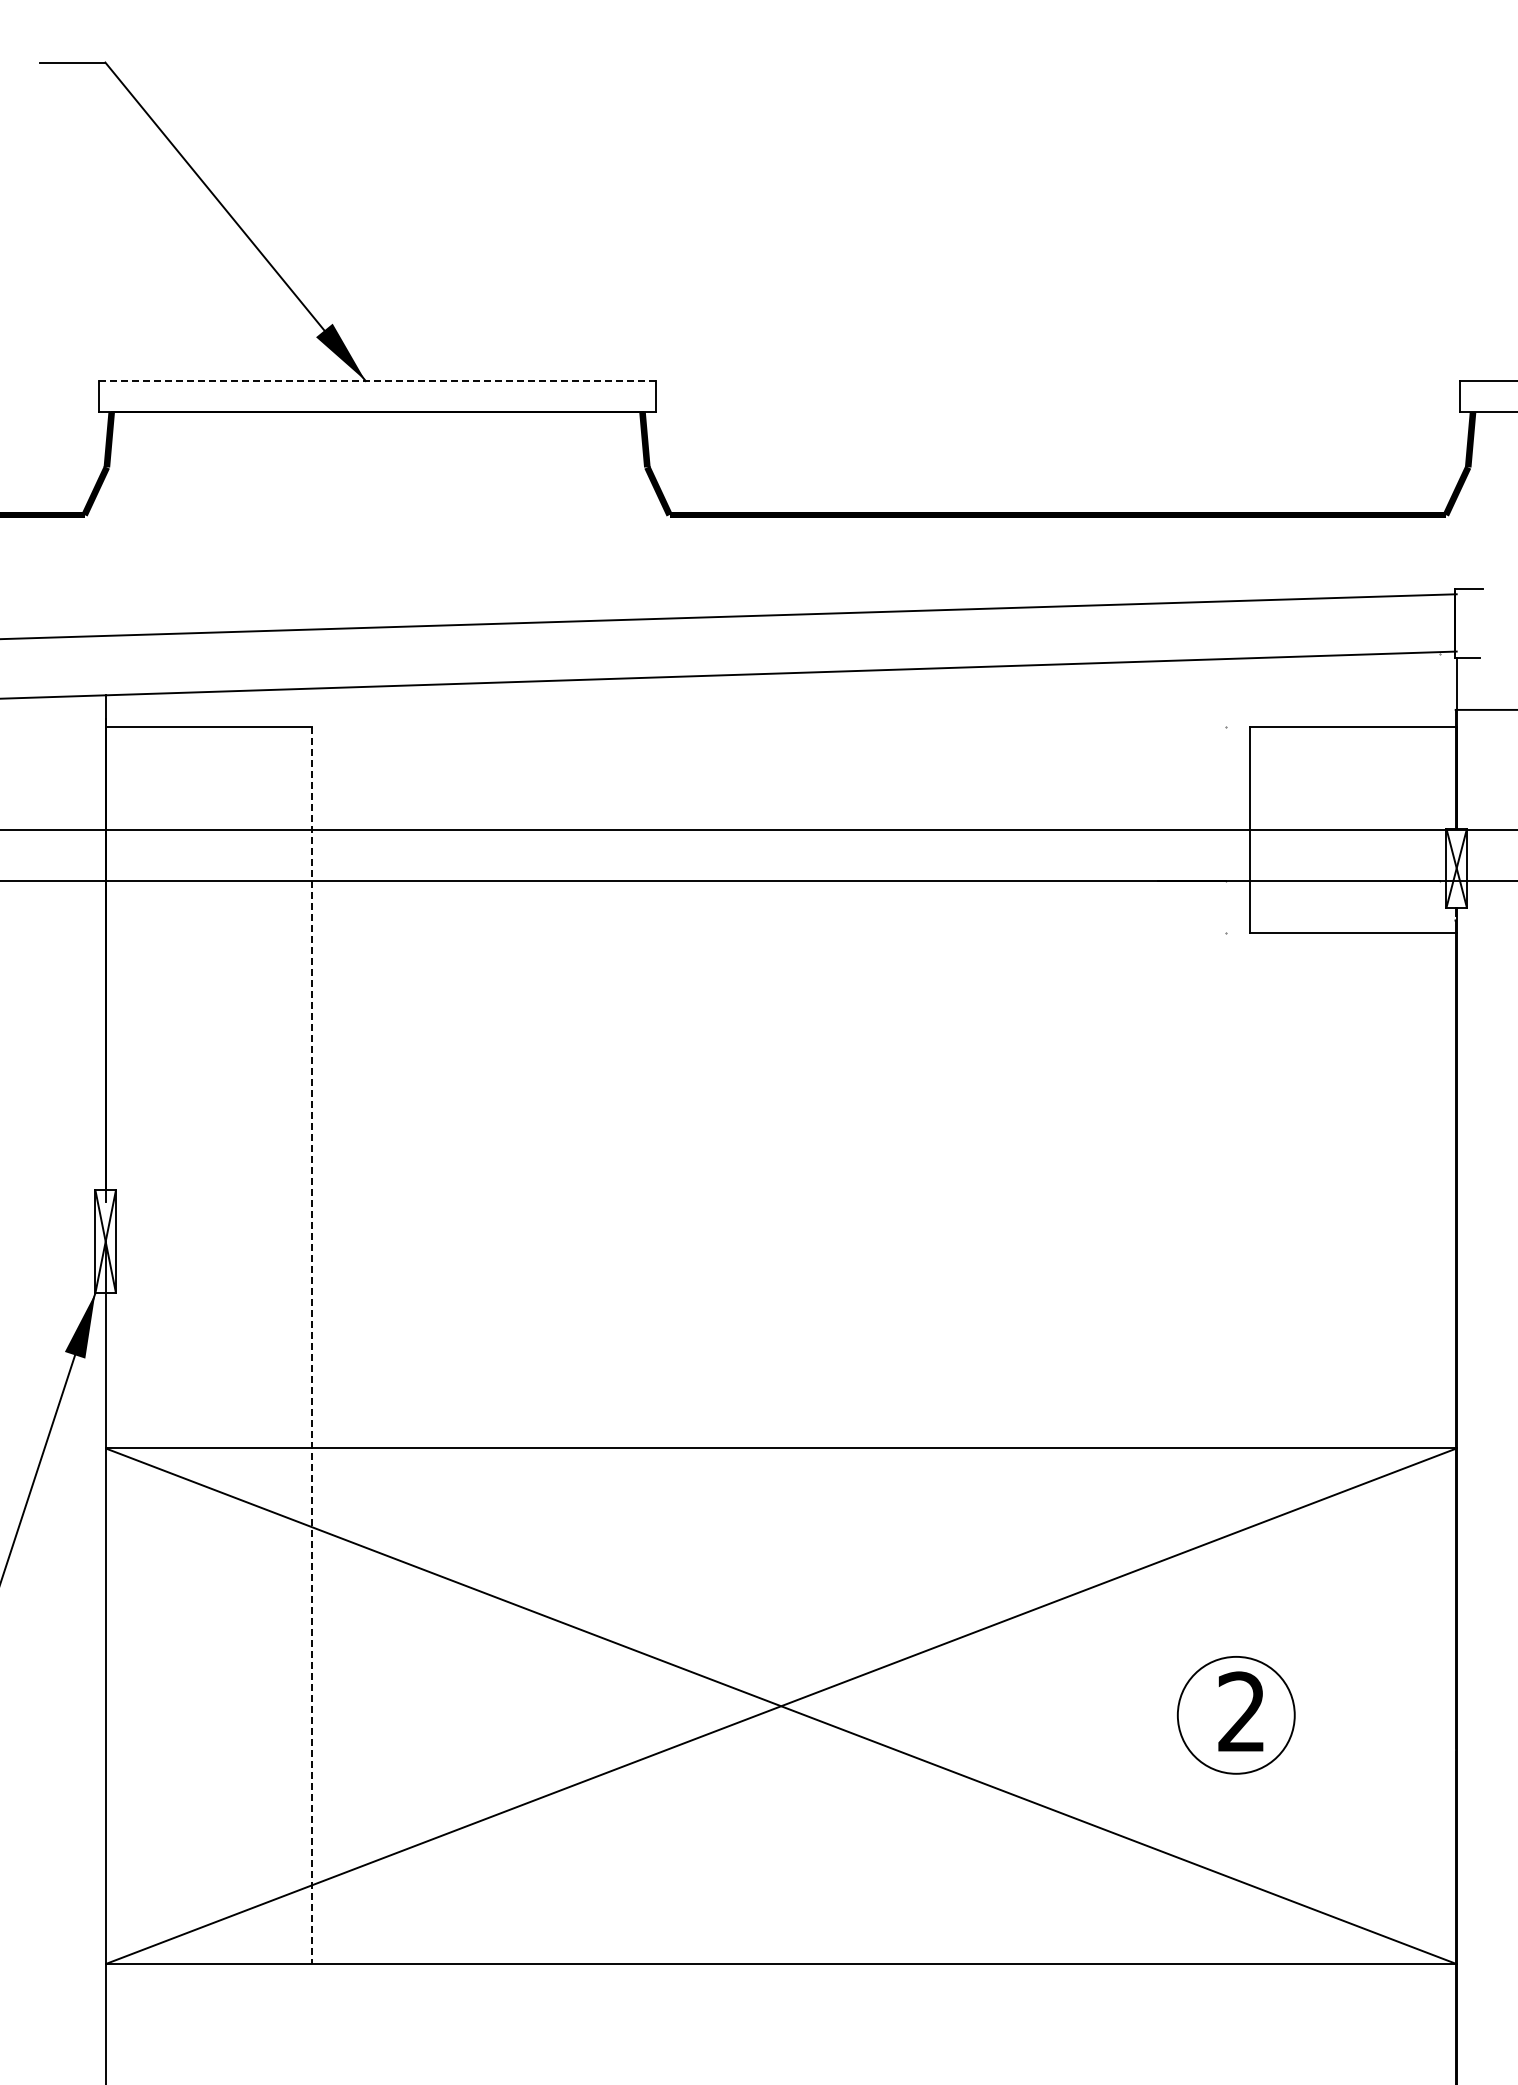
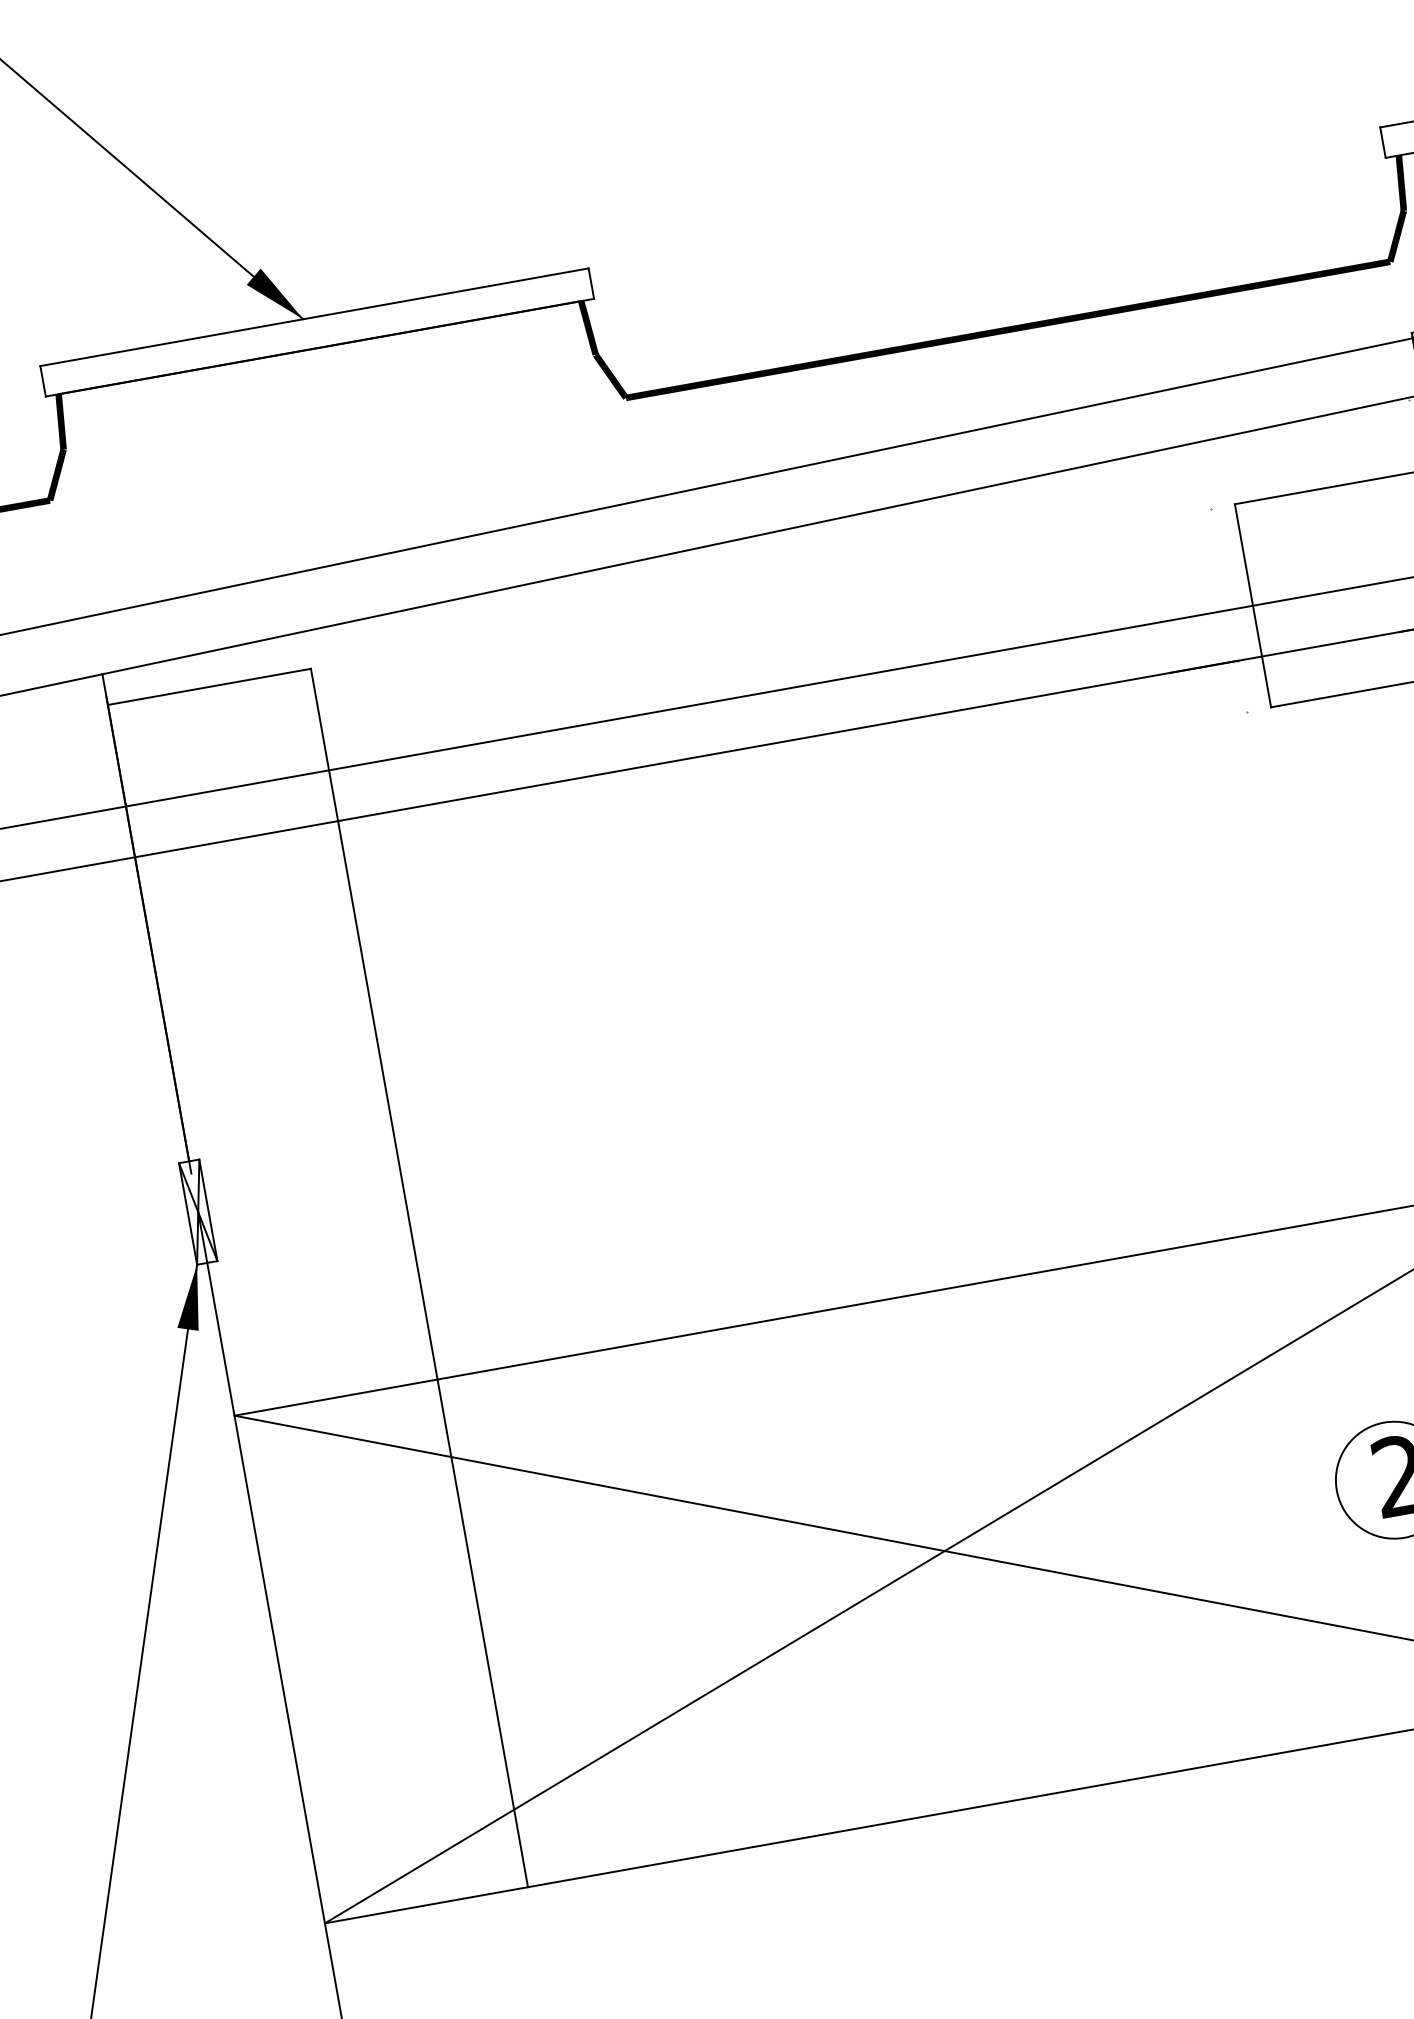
line: (376, 381) -> (313, 317), dashed -> solid
line: (311, 1345) -> (419, 1278), dashed -> solid

